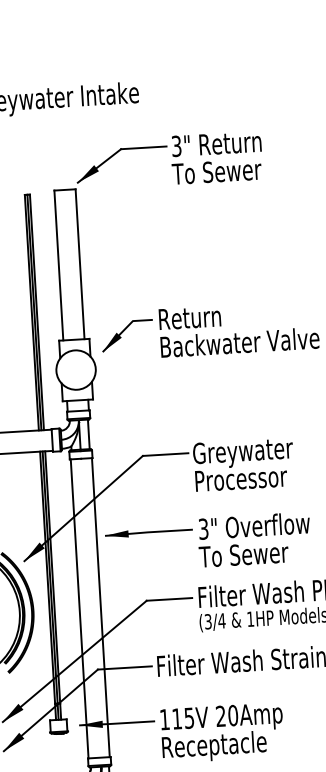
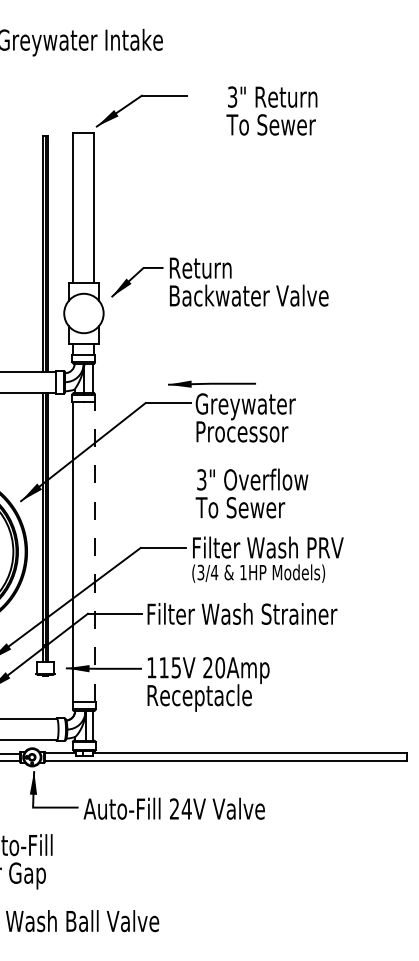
text: (216, 157) -> (271, 110), moved
part: (148, 532) -> (211, 383), moved
line: (100, 608) -> (94, 552), solid -> dashed

